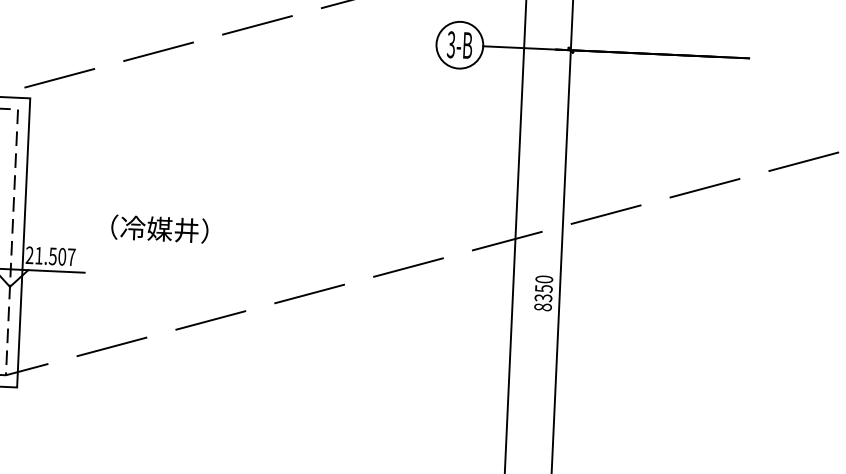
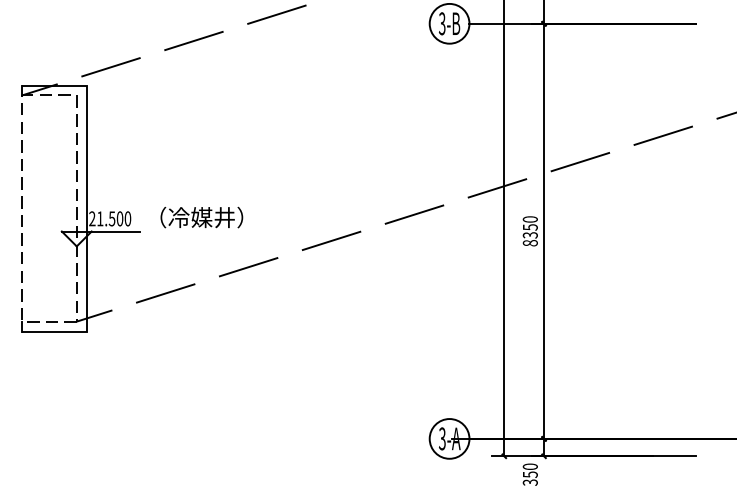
text: (159, 229) -> (201, 217), moved
text: (71, 256) -> (127, 218), 21.507 -> 21.500

